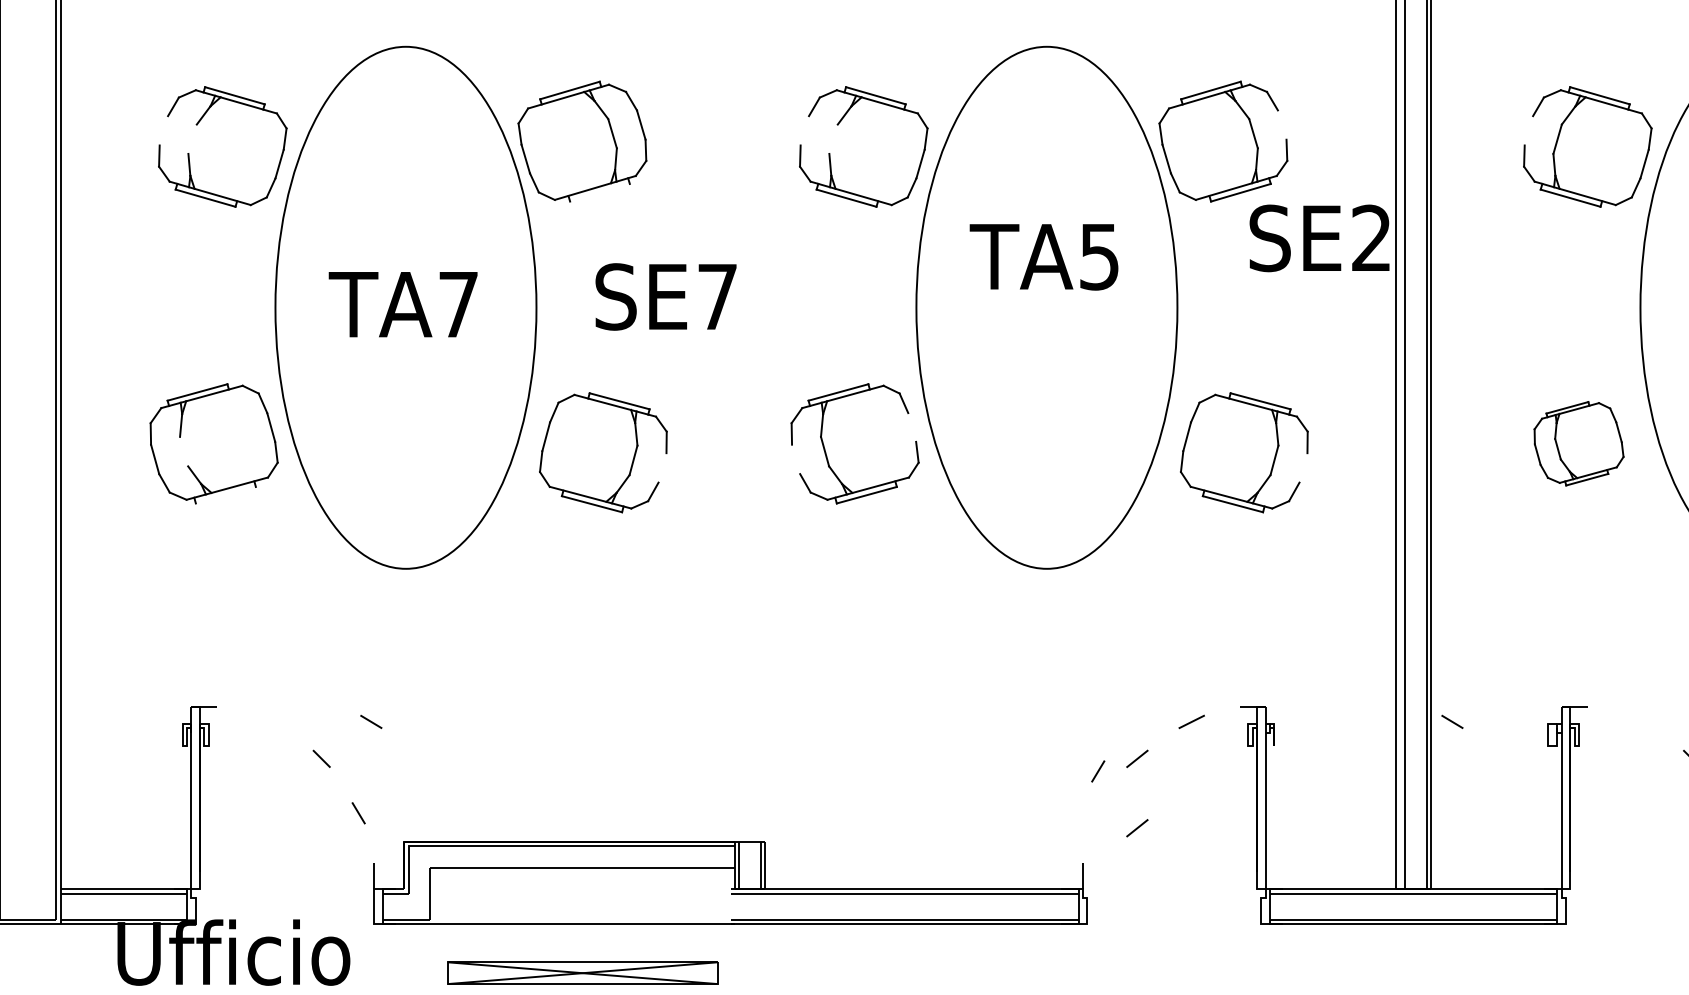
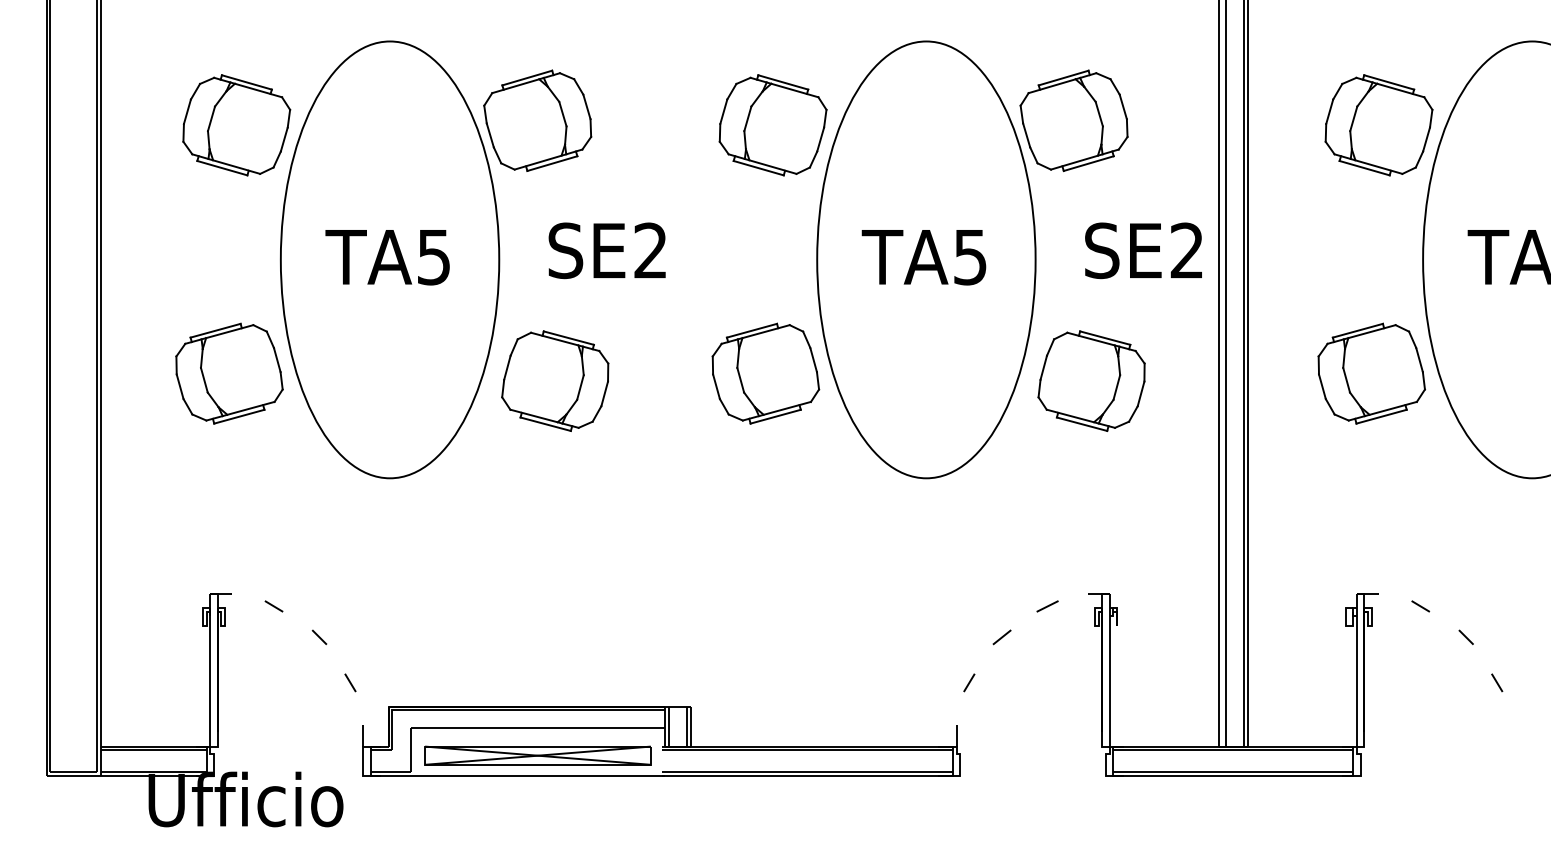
line: (1281, 124) -> (1122, 106), added
line: (162, 130) -> (186, 111), added
line: (804, 130) -> (723, 111), added
line: (1528, 130) -> (1329, 111), added
line: (192, 138) -> (211, 118), added
line: (833, 138) -> (747, 118), added
line: (600, 192) -> (552, 163), added
text: (1319, 238) -> (1143, 250), moved
text: (1043, 257) -> (923, 257), moved
text: (717, 296) -> (650, 250), SE7 -> SE2
text: (457, 304) -> (433, 257), TA7 -> TA5
line: (912, 428) -> (813, 360), added
part: (1578, 443) -> (1371, 373), size x1.43
line: (183, 450) -> (203, 379), added
line: (796, 459) -> (716, 386), added
line: (662, 467) -> (604, 393), added
line: (1302, 467) -> (1140, 393), added
line: (226, 494) -> (239, 416), added
line: (370, 722) -> (273, 606), moved
line: (1452, 722) -> (1420, 606), moved
line: (1098, 770) -> (969, 682), moved
line: (1136, 828) -> (1001, 695), removed
part: (582, 972) -> (537, 755), moved

